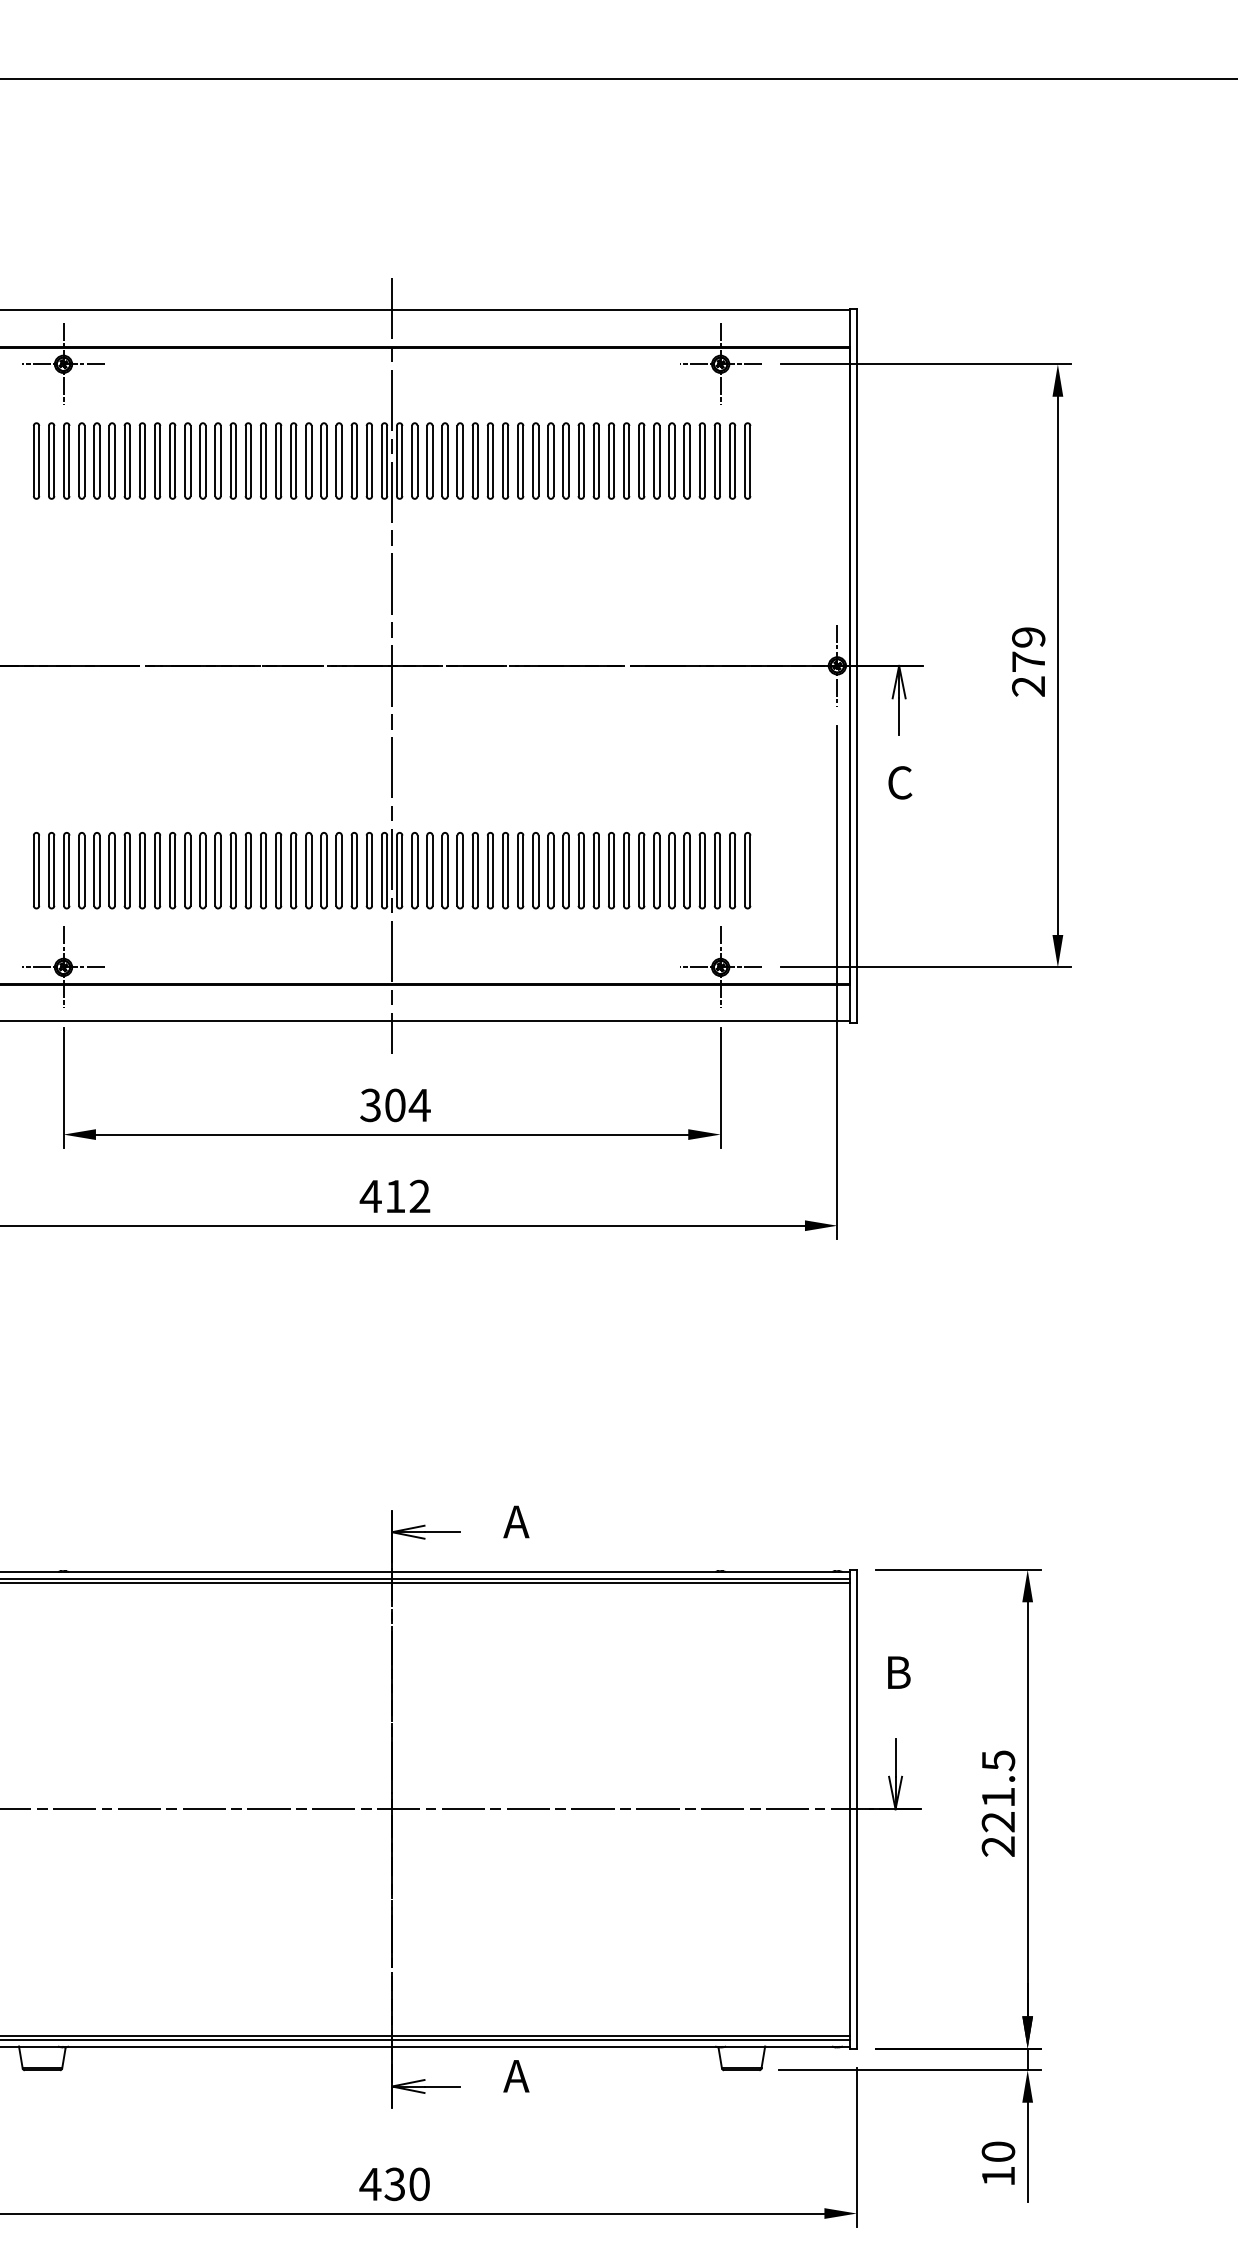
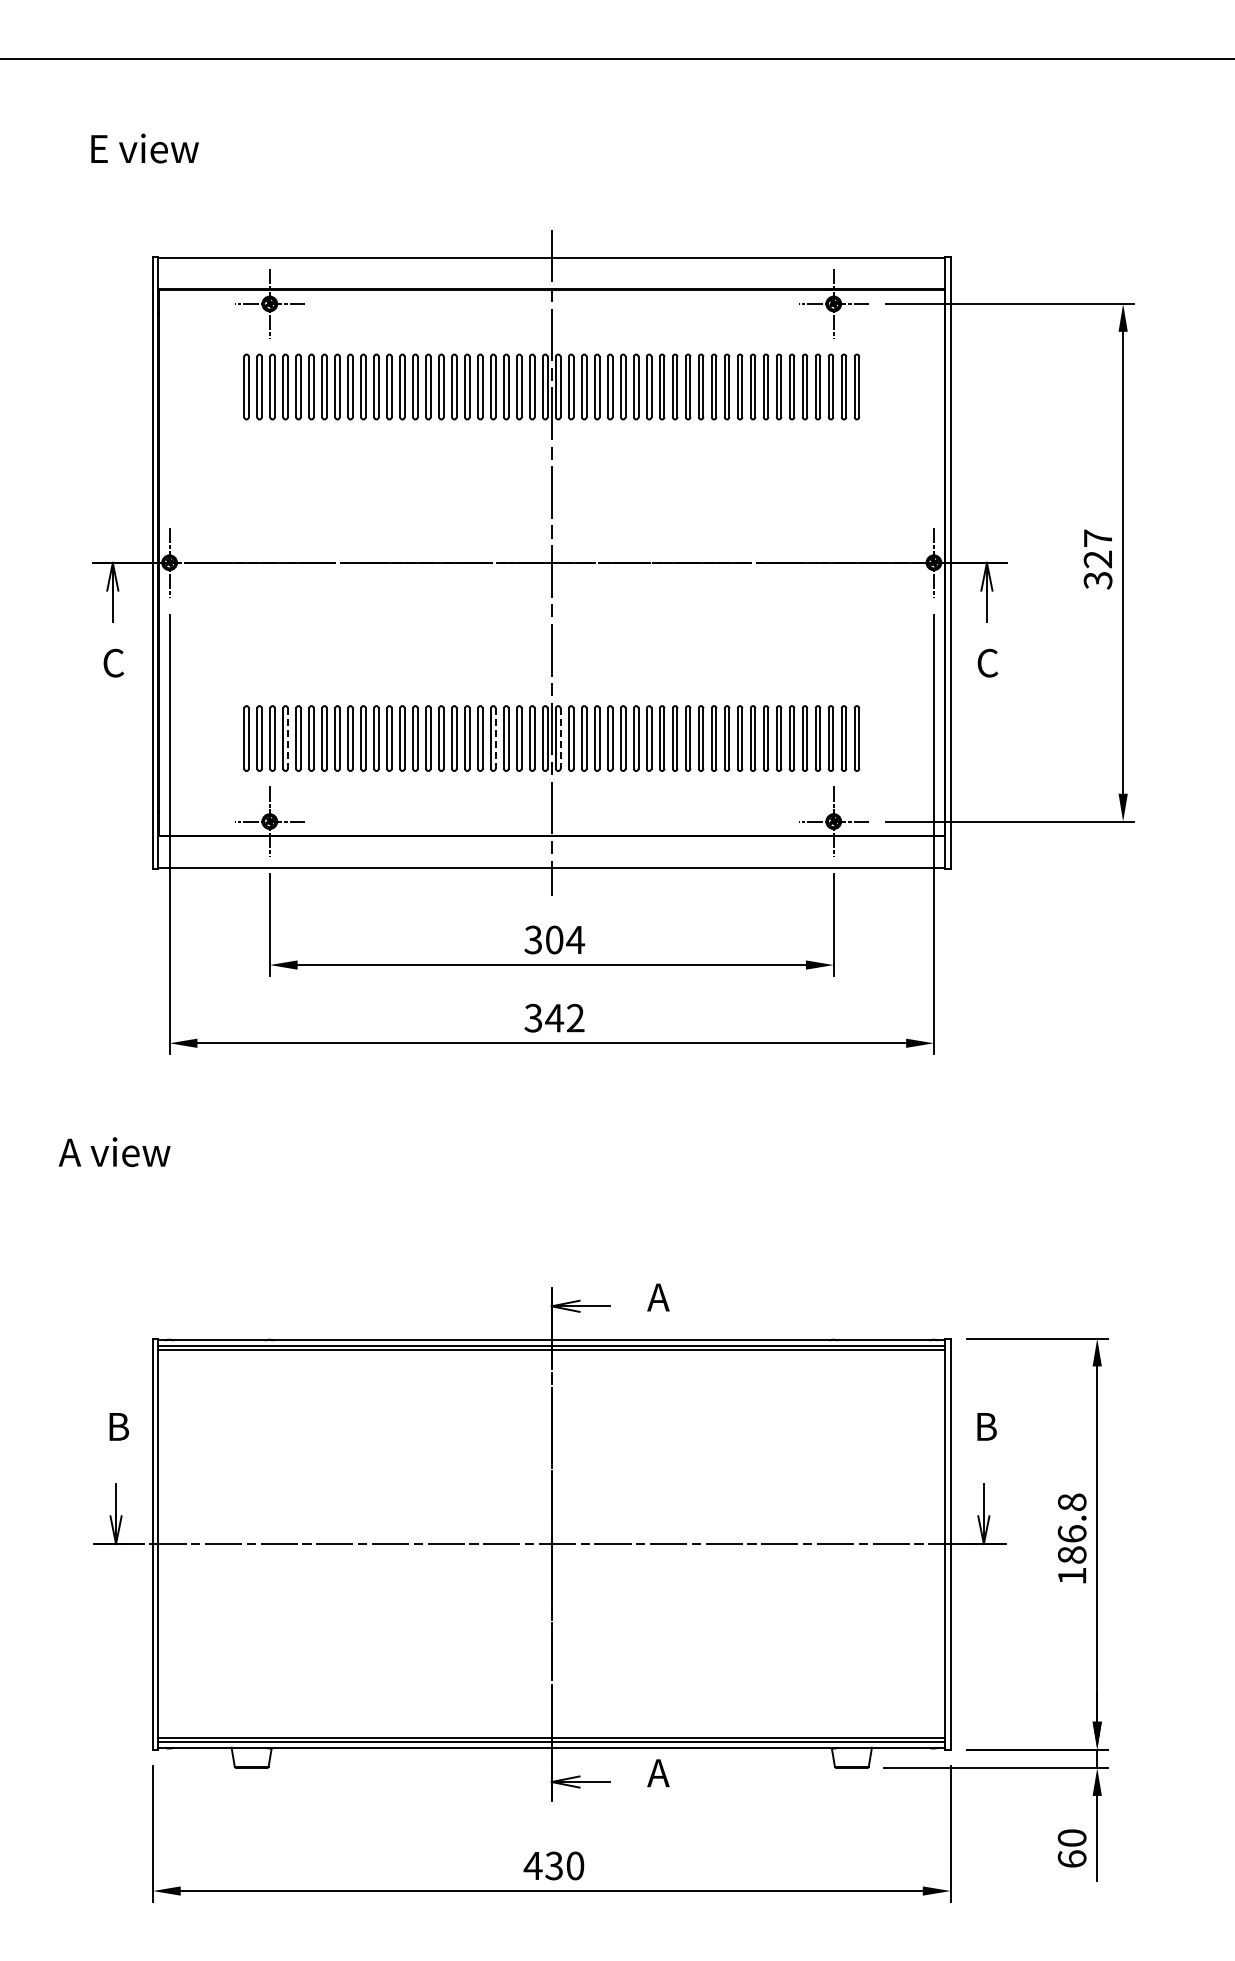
text: (1027, 662) -> (1097, 559), 279 -> 327
line: (84, 871) -> (287, 739), solid -> dashed
line: (326, 871) -> (495, 739), solid -> dashed
line: (402, 871) -> (560, 739), solid -> dashed
text: (383, 1195) -> (544, 1017), 412 -> 342
text: (997, 1802) -> (1071, 1538), 221.5 -> 186.8
text: (997, 2175) -> (1071, 1858), 10 -> 60

